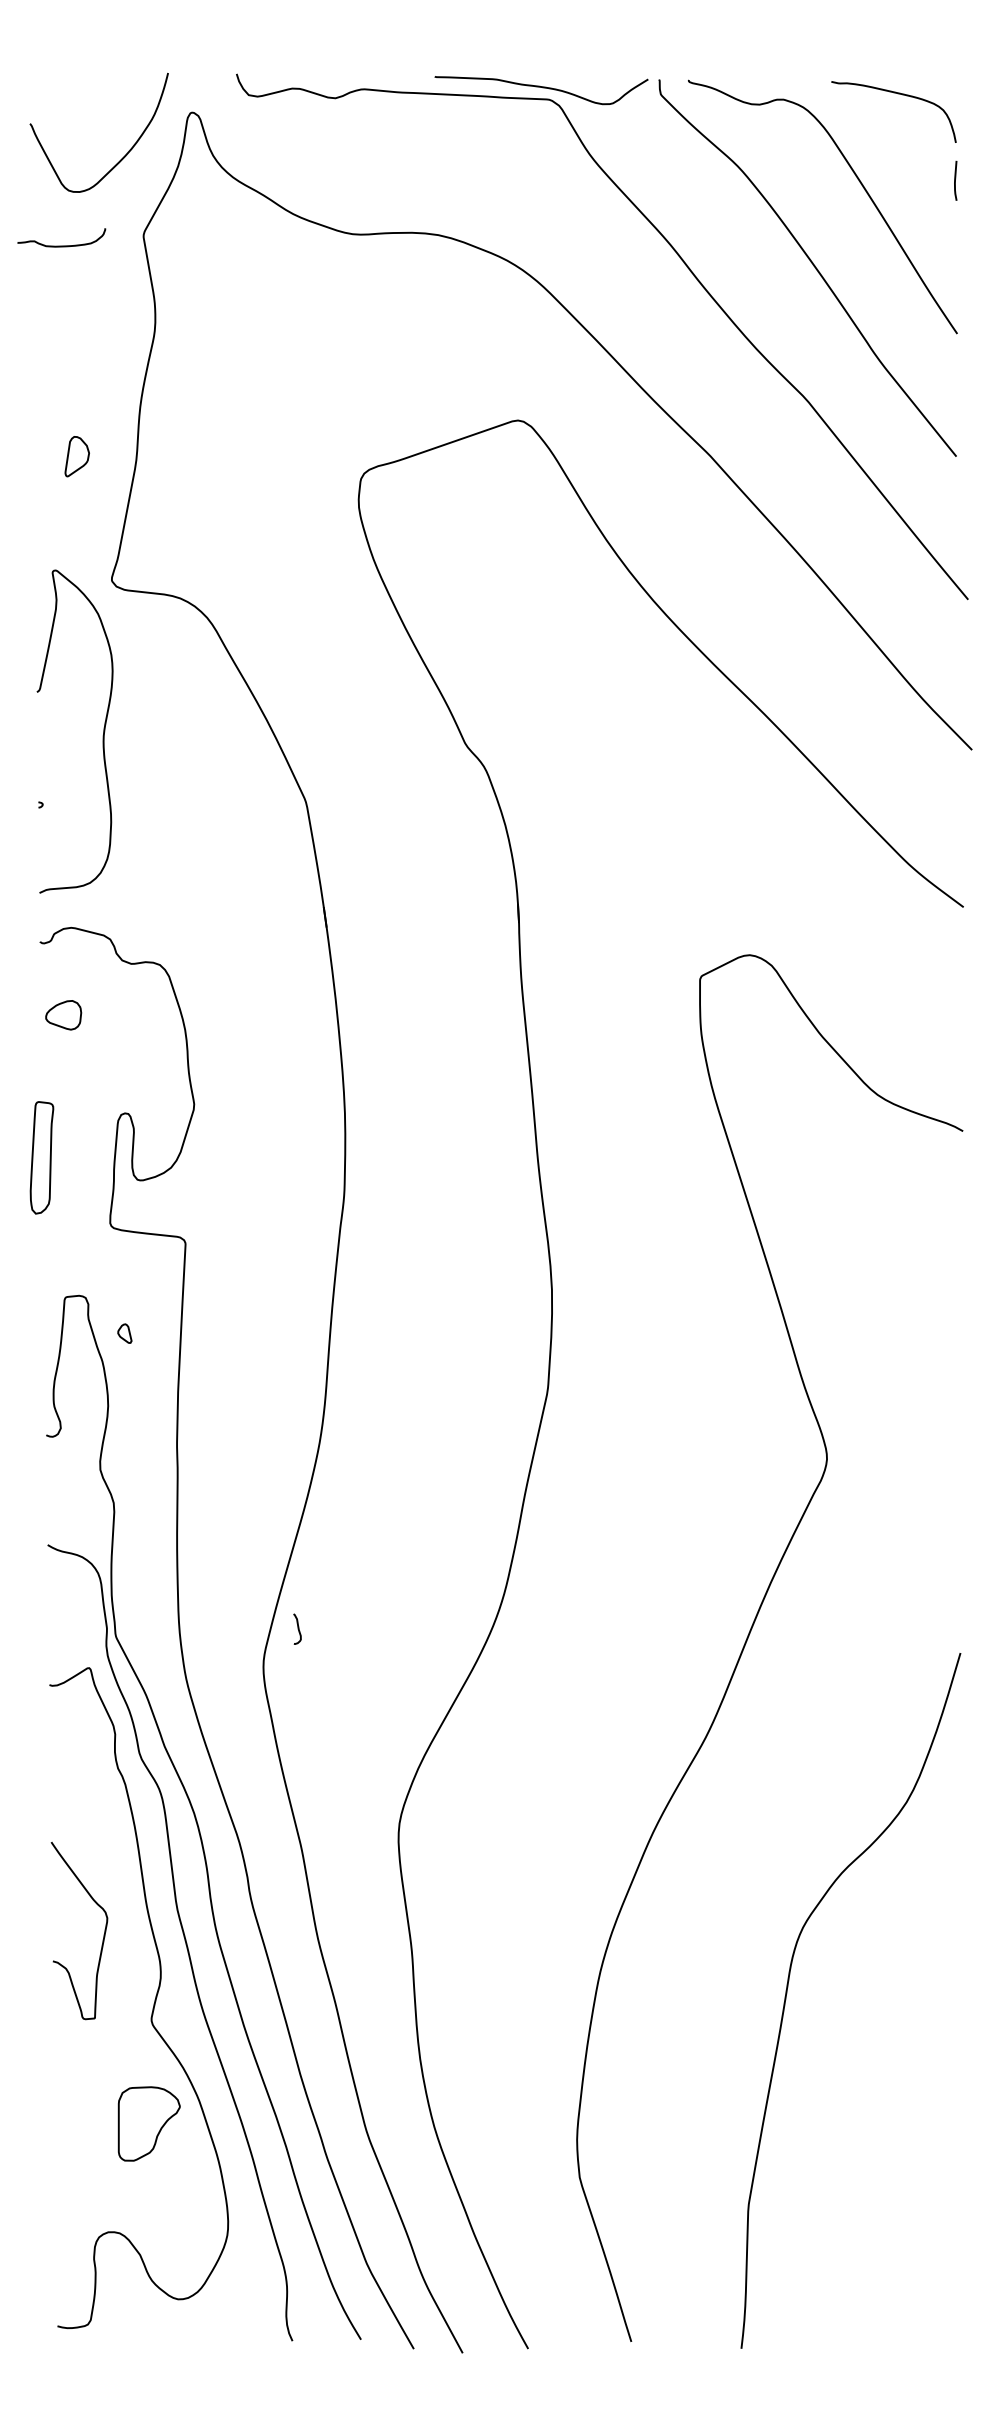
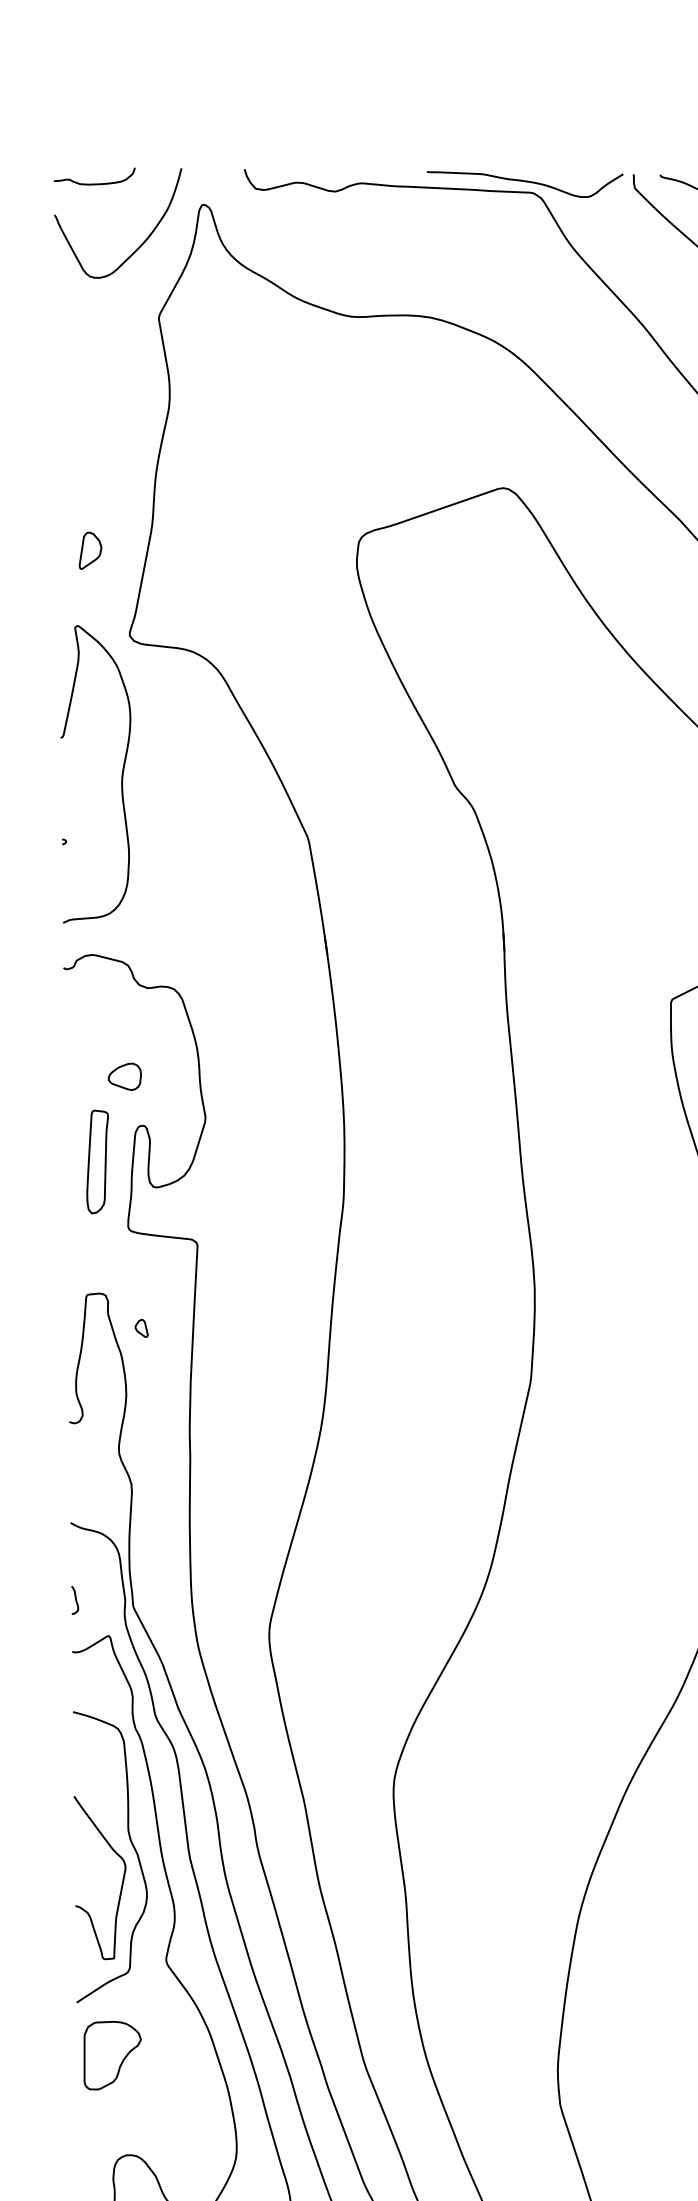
curve: (61, 245) -> (94, 183), moved
part: (76, 456) -> (89, 550), moved
part: (63, 1015) -> (124, 1077), moved
part: (41, 1157) -> (97, 1161), moved
curve: (297, 1628) -> (75, 1599), moved
curve: (114, 1895) -> (132, 1845), added
part: (148, 2123) -> (111, 2055), moved

